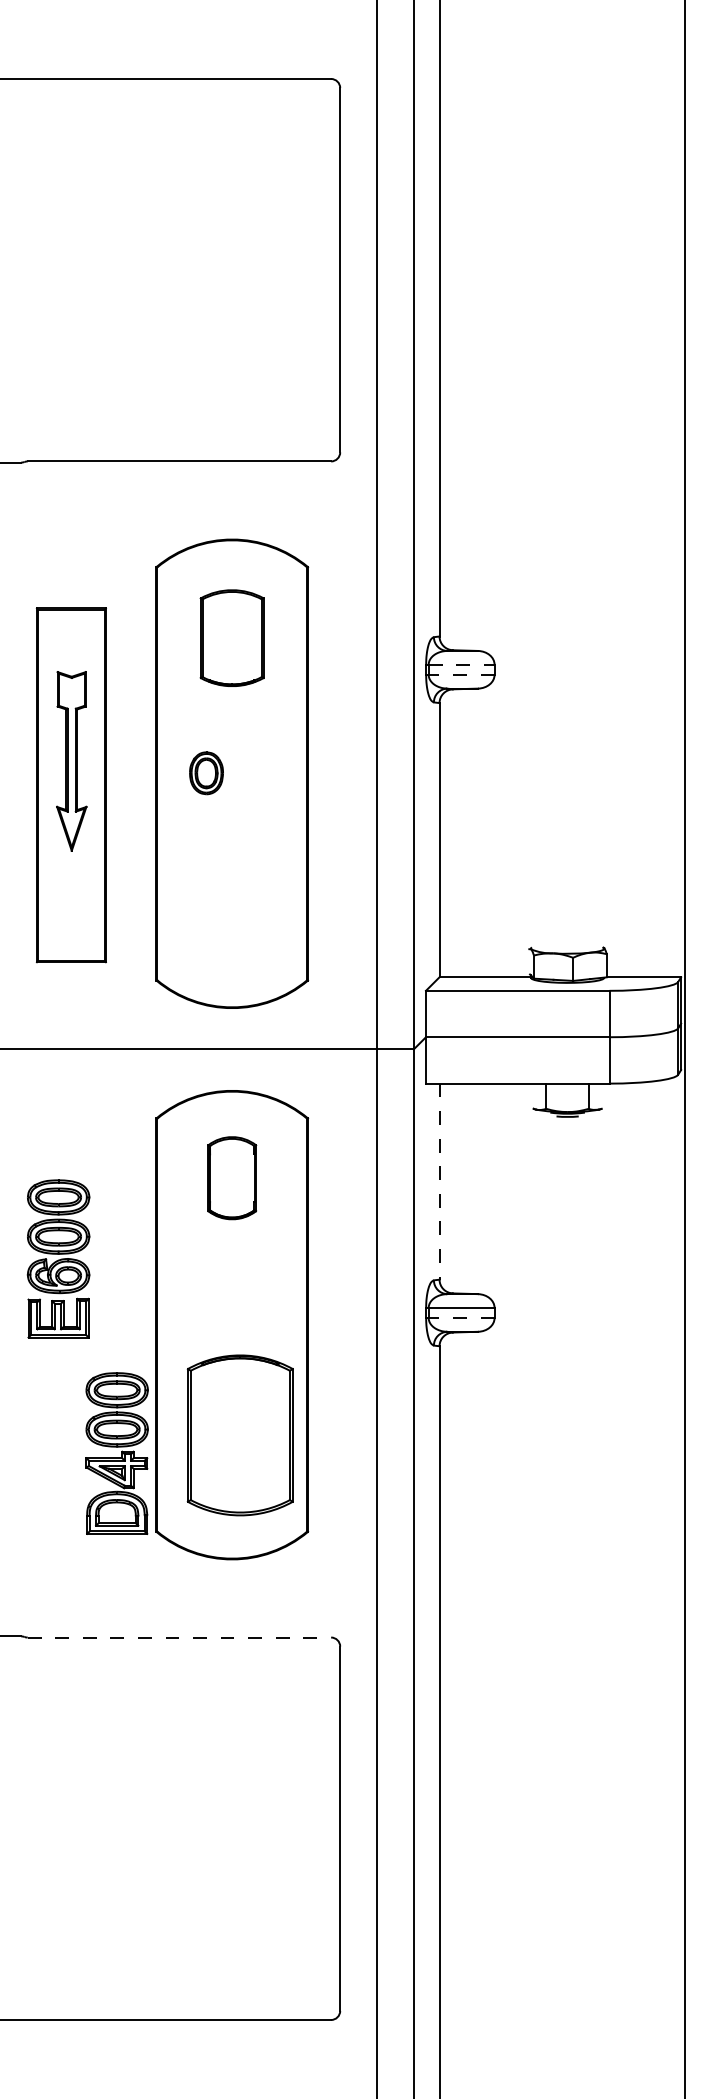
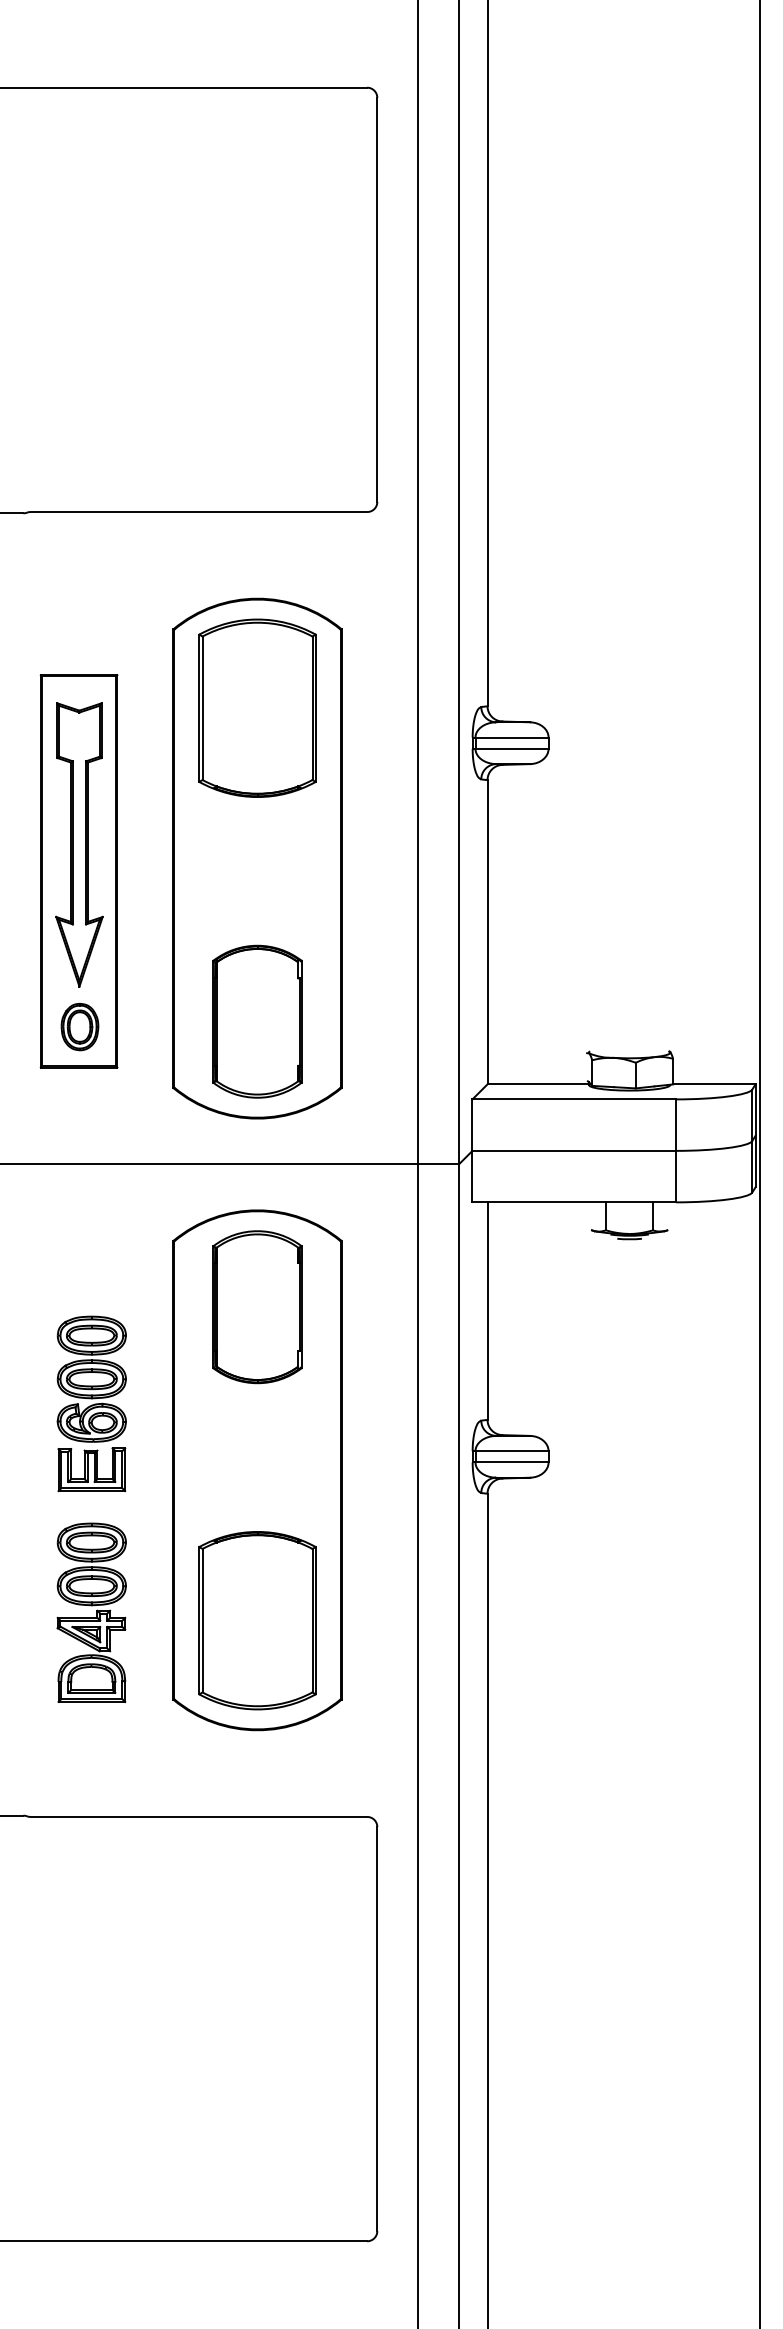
part: (232, 637) -> (257, 707), size x1.67
line: (462, 664) -> (512, 737), dashed -> solid
line: (462, 674) -> (512, 748), dashed -> solid
part: (71, 761) -> (79, 844), size x1.43
part: (206, 773) -> (79, 1027), moved
part: (232, 920) -> (257, 1021), added
part: (232, 1178) -> (257, 1307), size x1.67
line: (439, 1181) -> (487, 1311), dashed -> solid
part: (58, 1258) -> (91, 1403), moved
line: (462, 1318) -> (512, 1462), dashed -> solid
part: (240, 1435) -> (257, 1620), moved
part: (116, 1453) -> (91, 1612), moved
line: (179, 1637) -> (199, 1816), dashed -> solid

